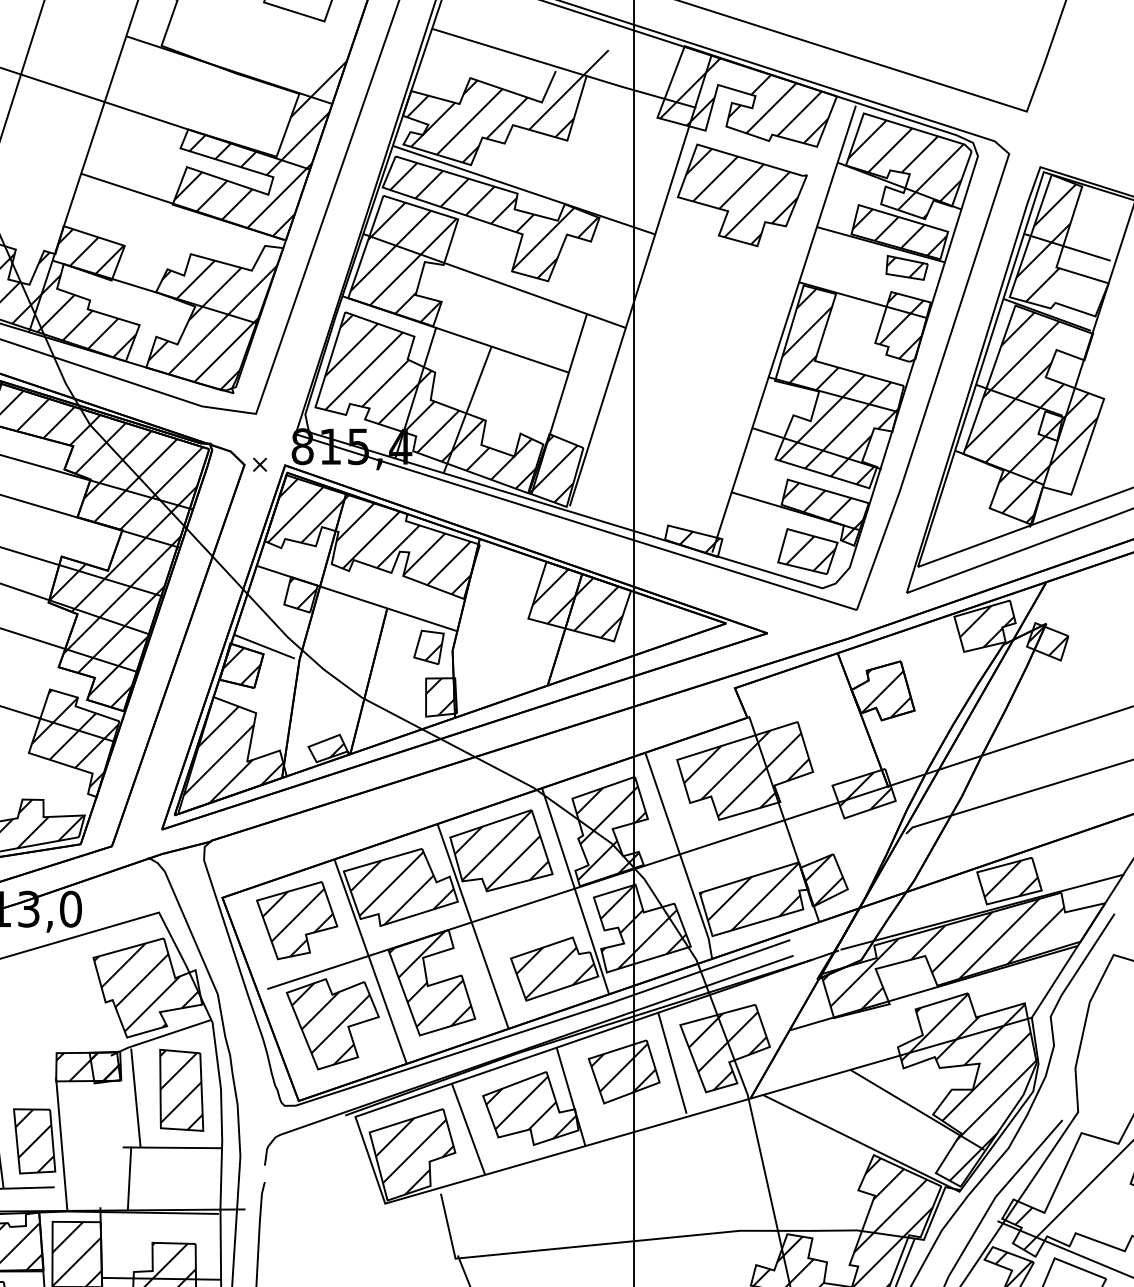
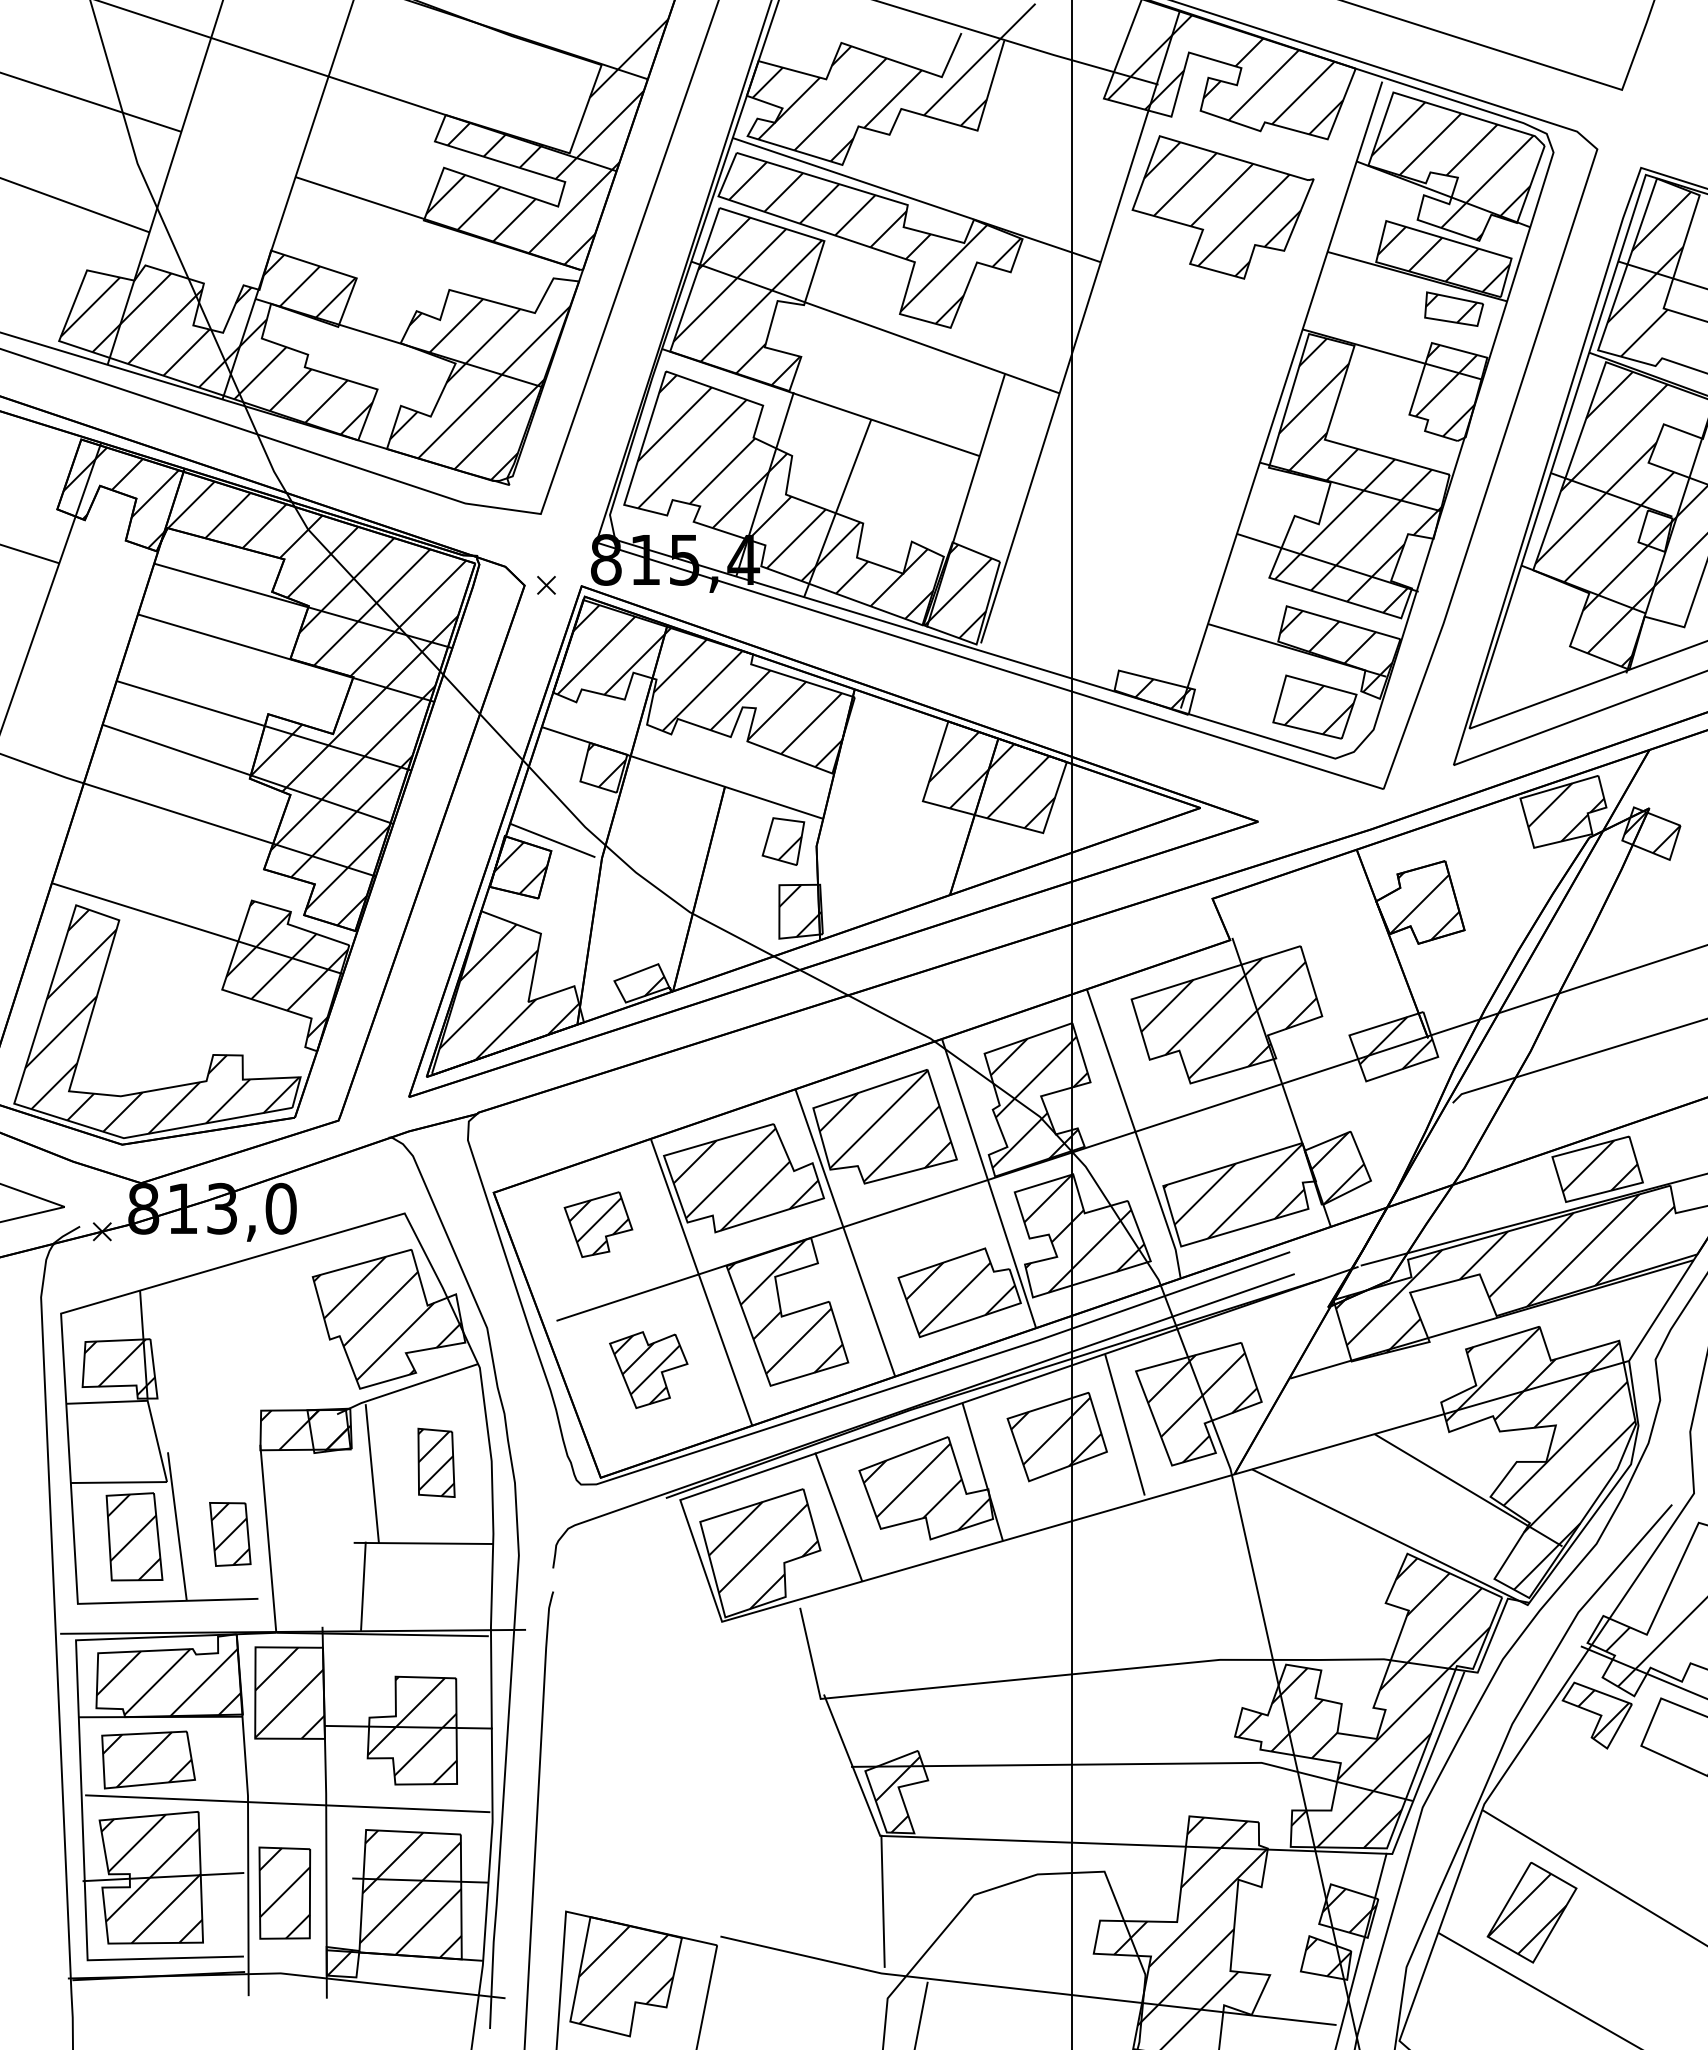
part: (297, 920) -> (598, 1224), size x0.6
part: (332, 1023) -> (648, 1369), size x0.6
part: (181, 1090) -> (436, 1462), size x0.6
part: (34, 1141) -> (230, 1534), size x0.7

